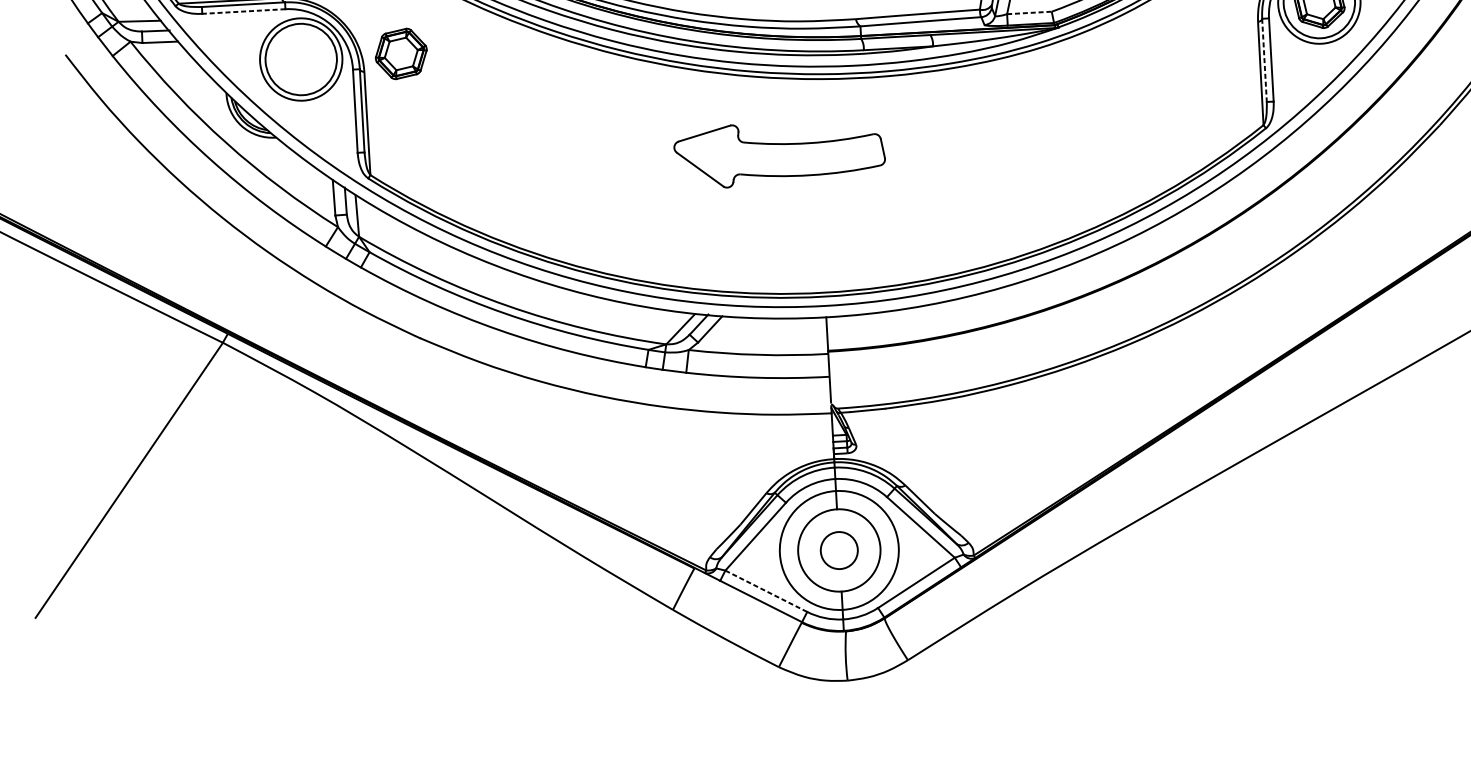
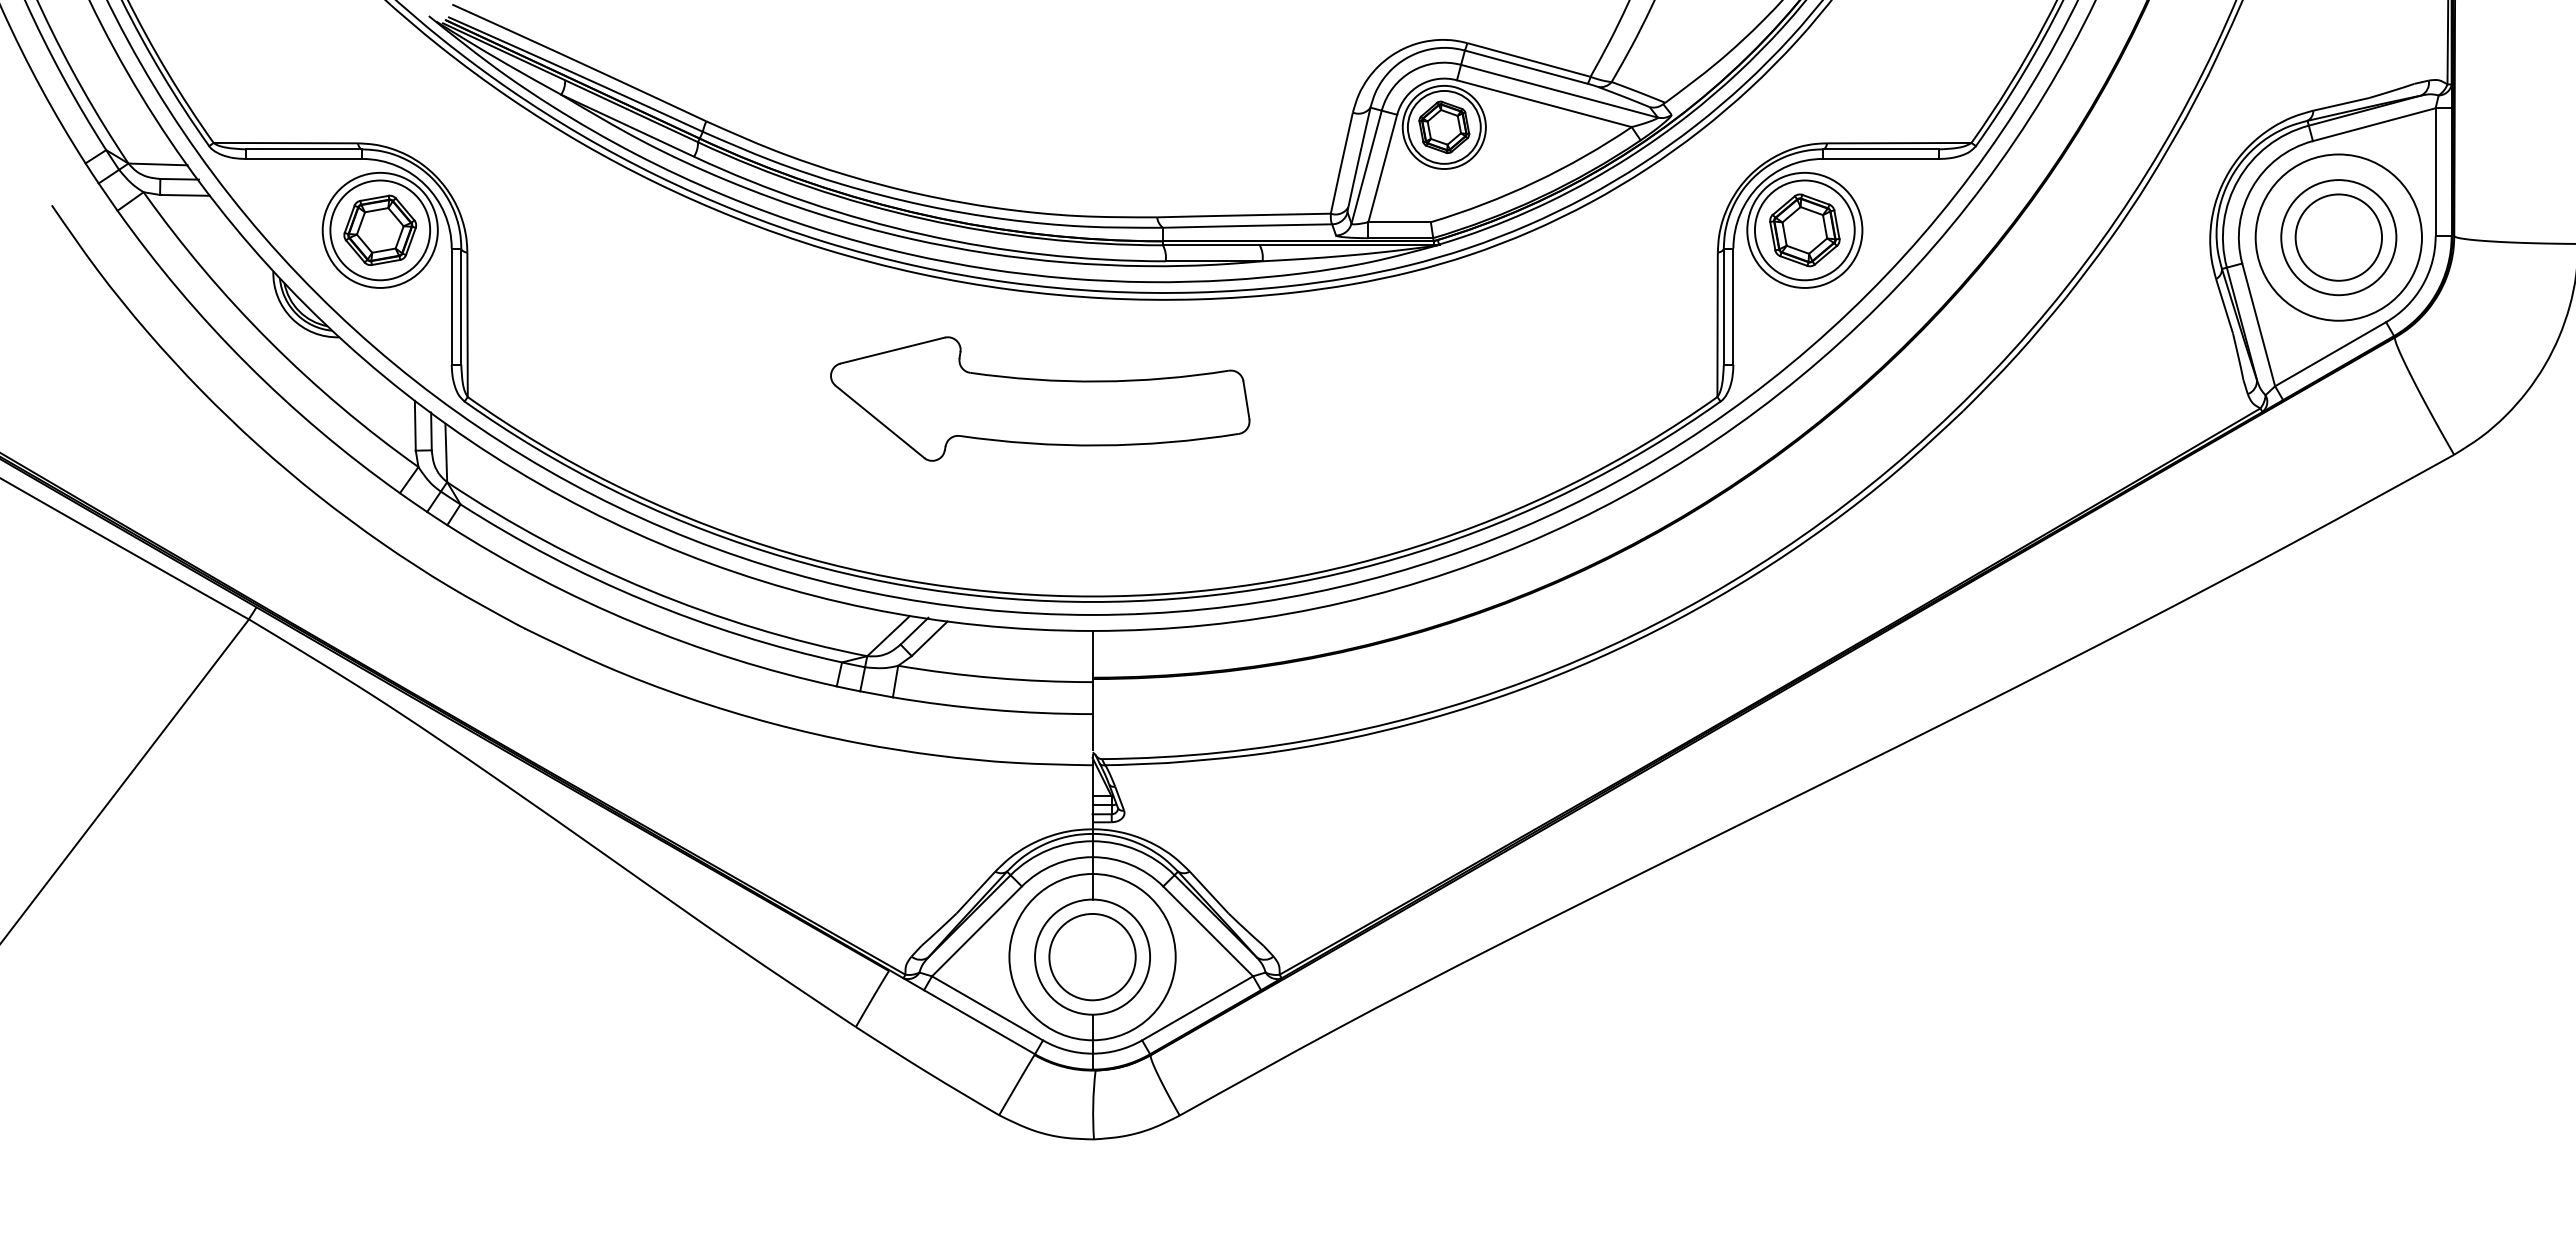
line: (243, 11) -> (303, 158), dashed -> solid
line: (1030, 13) -> (1400, 222), dashed -> solid
part: (401, 54) -> (380, 230), moved
line: (1264, 60) -> (1723, 307), dashed -> solid
part: (779, 153) -> (1040, 398), size x1.43
circle: (839, 550) -> (1092, 957), size x1.67
line: (766, 591) -> (987, 1008), dashed -> solid

